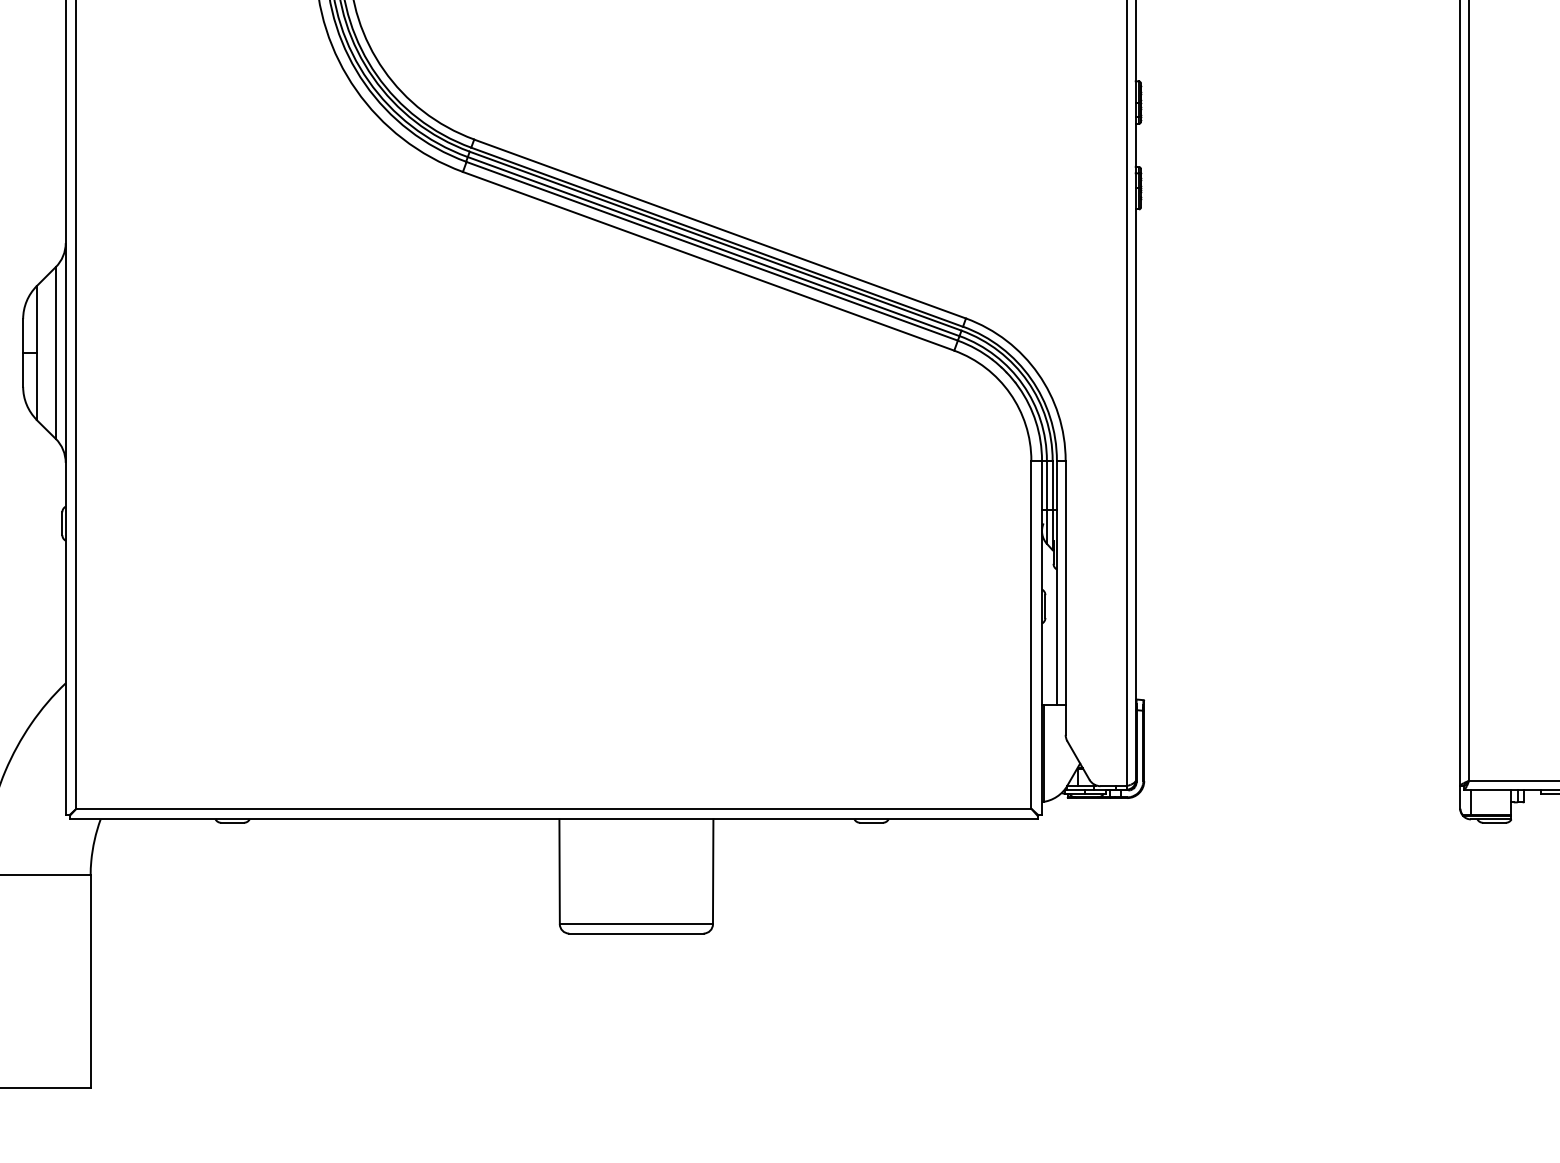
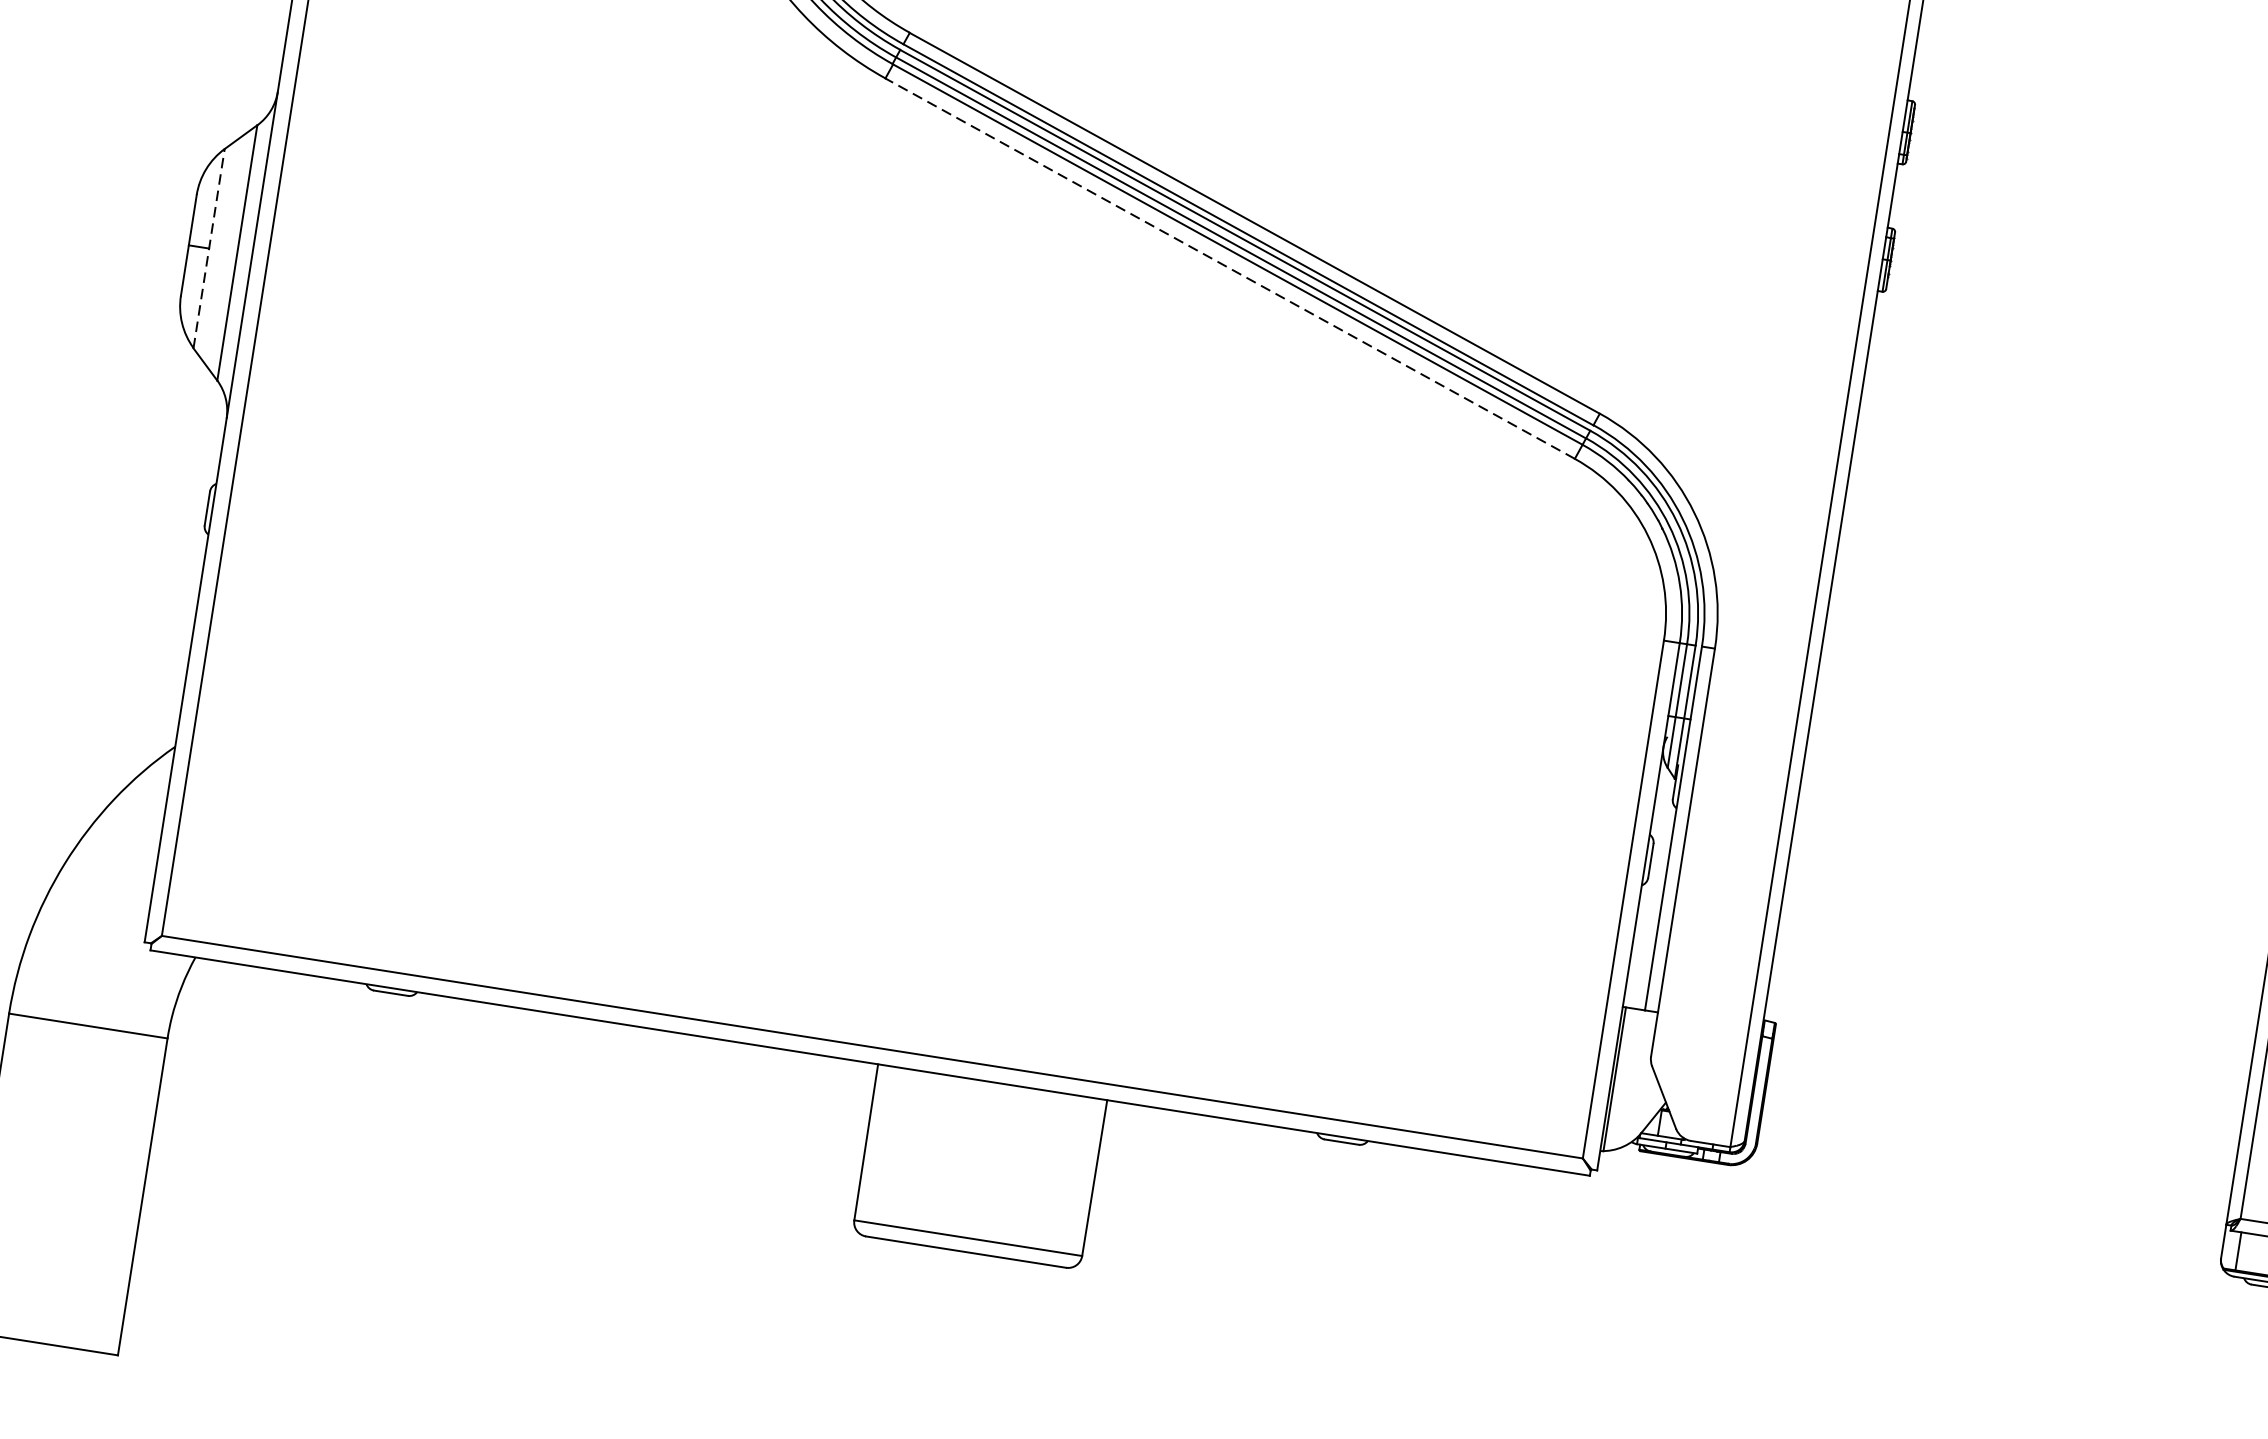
line: (708, 261) -> (1229, 268), solid -> dashed
line: (36, 353) -> (208, 249), solid -> dashed

